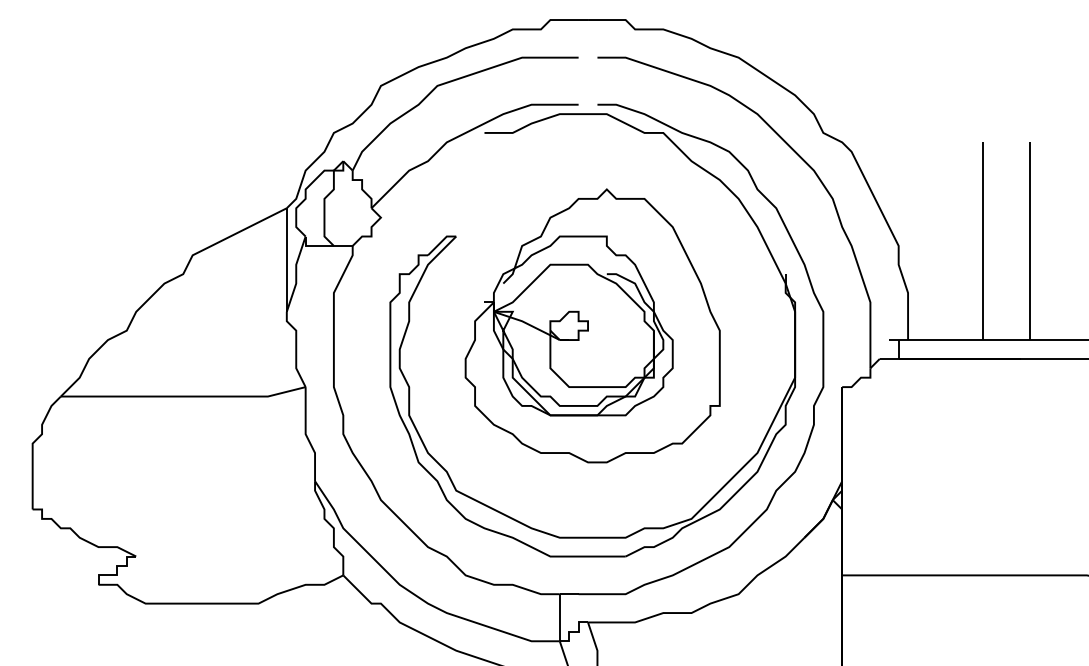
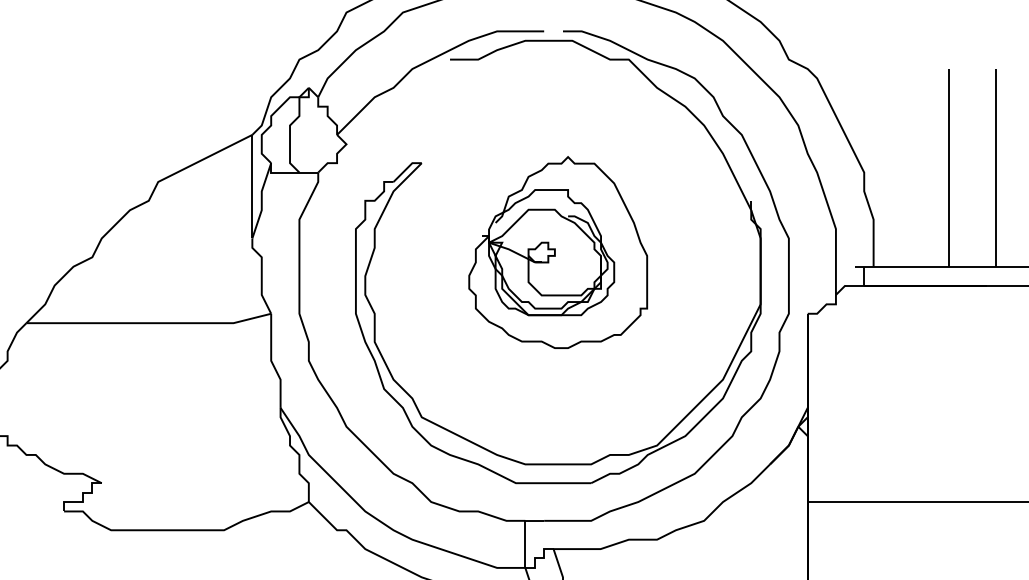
part: (592, 325) -> (558, 252), size x0.7

